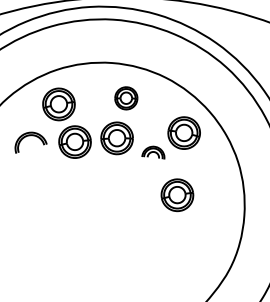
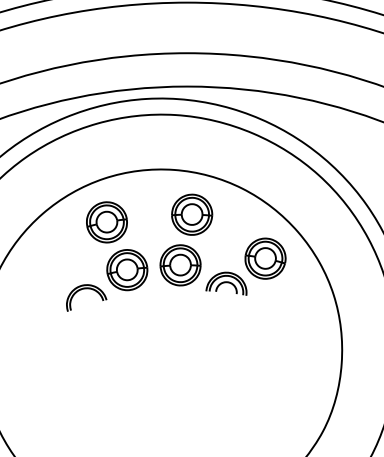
part: (126, 98) -> (192, 214), size x1.43
part: (30, 136) -> (86, 289), moved
part: (153, 152) -> (226, 283), size x1.43
part: (177, 195) -> (256, 337), removed

